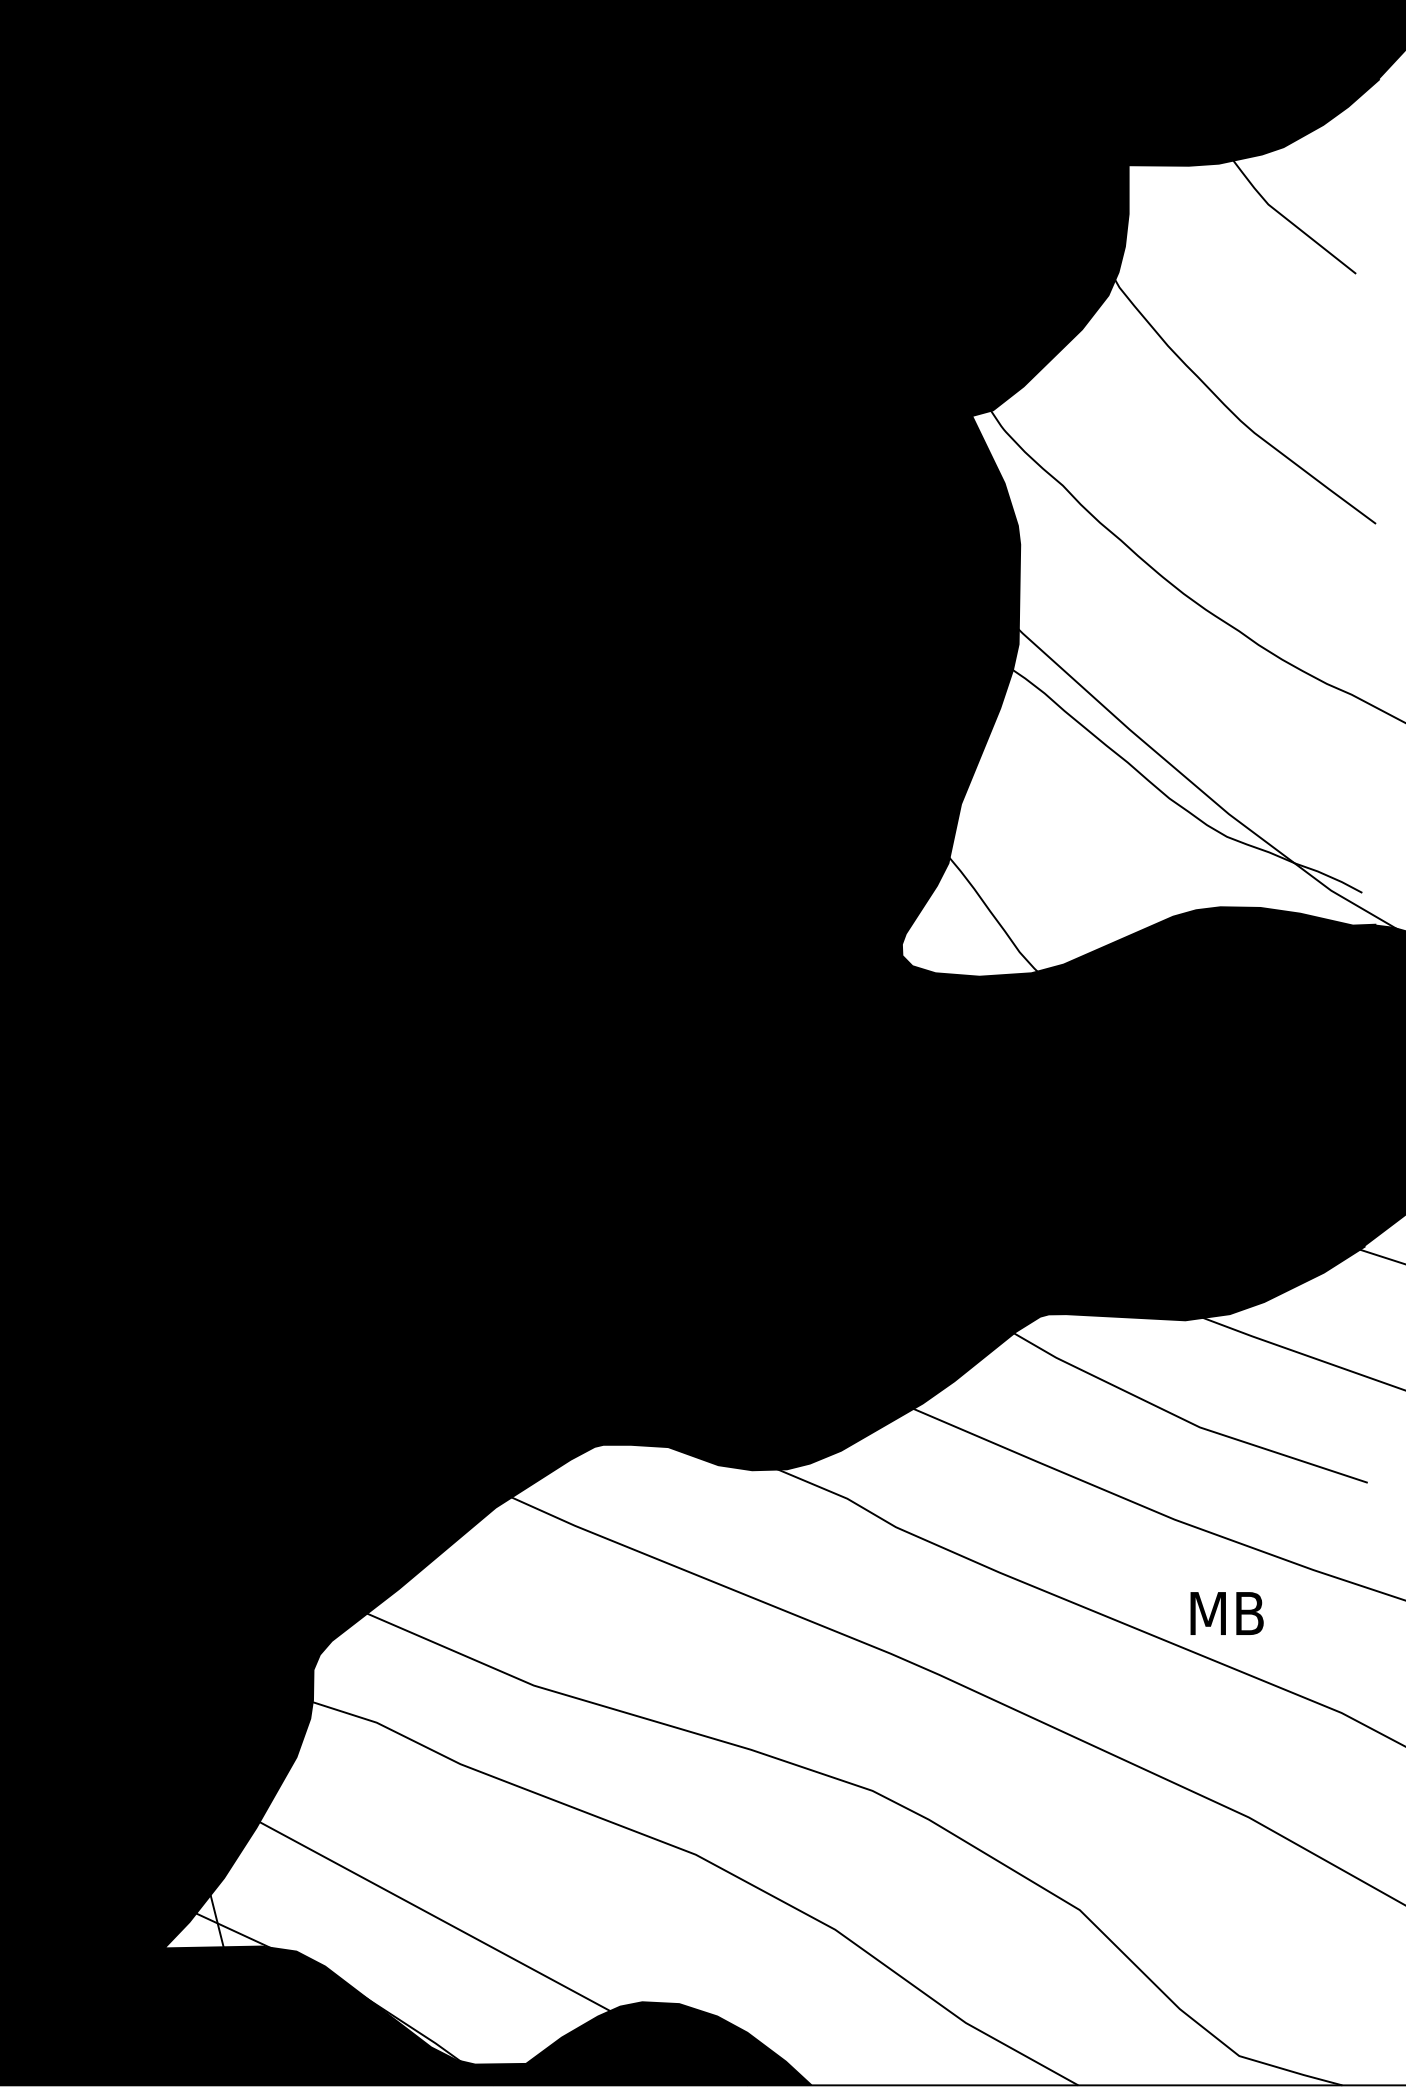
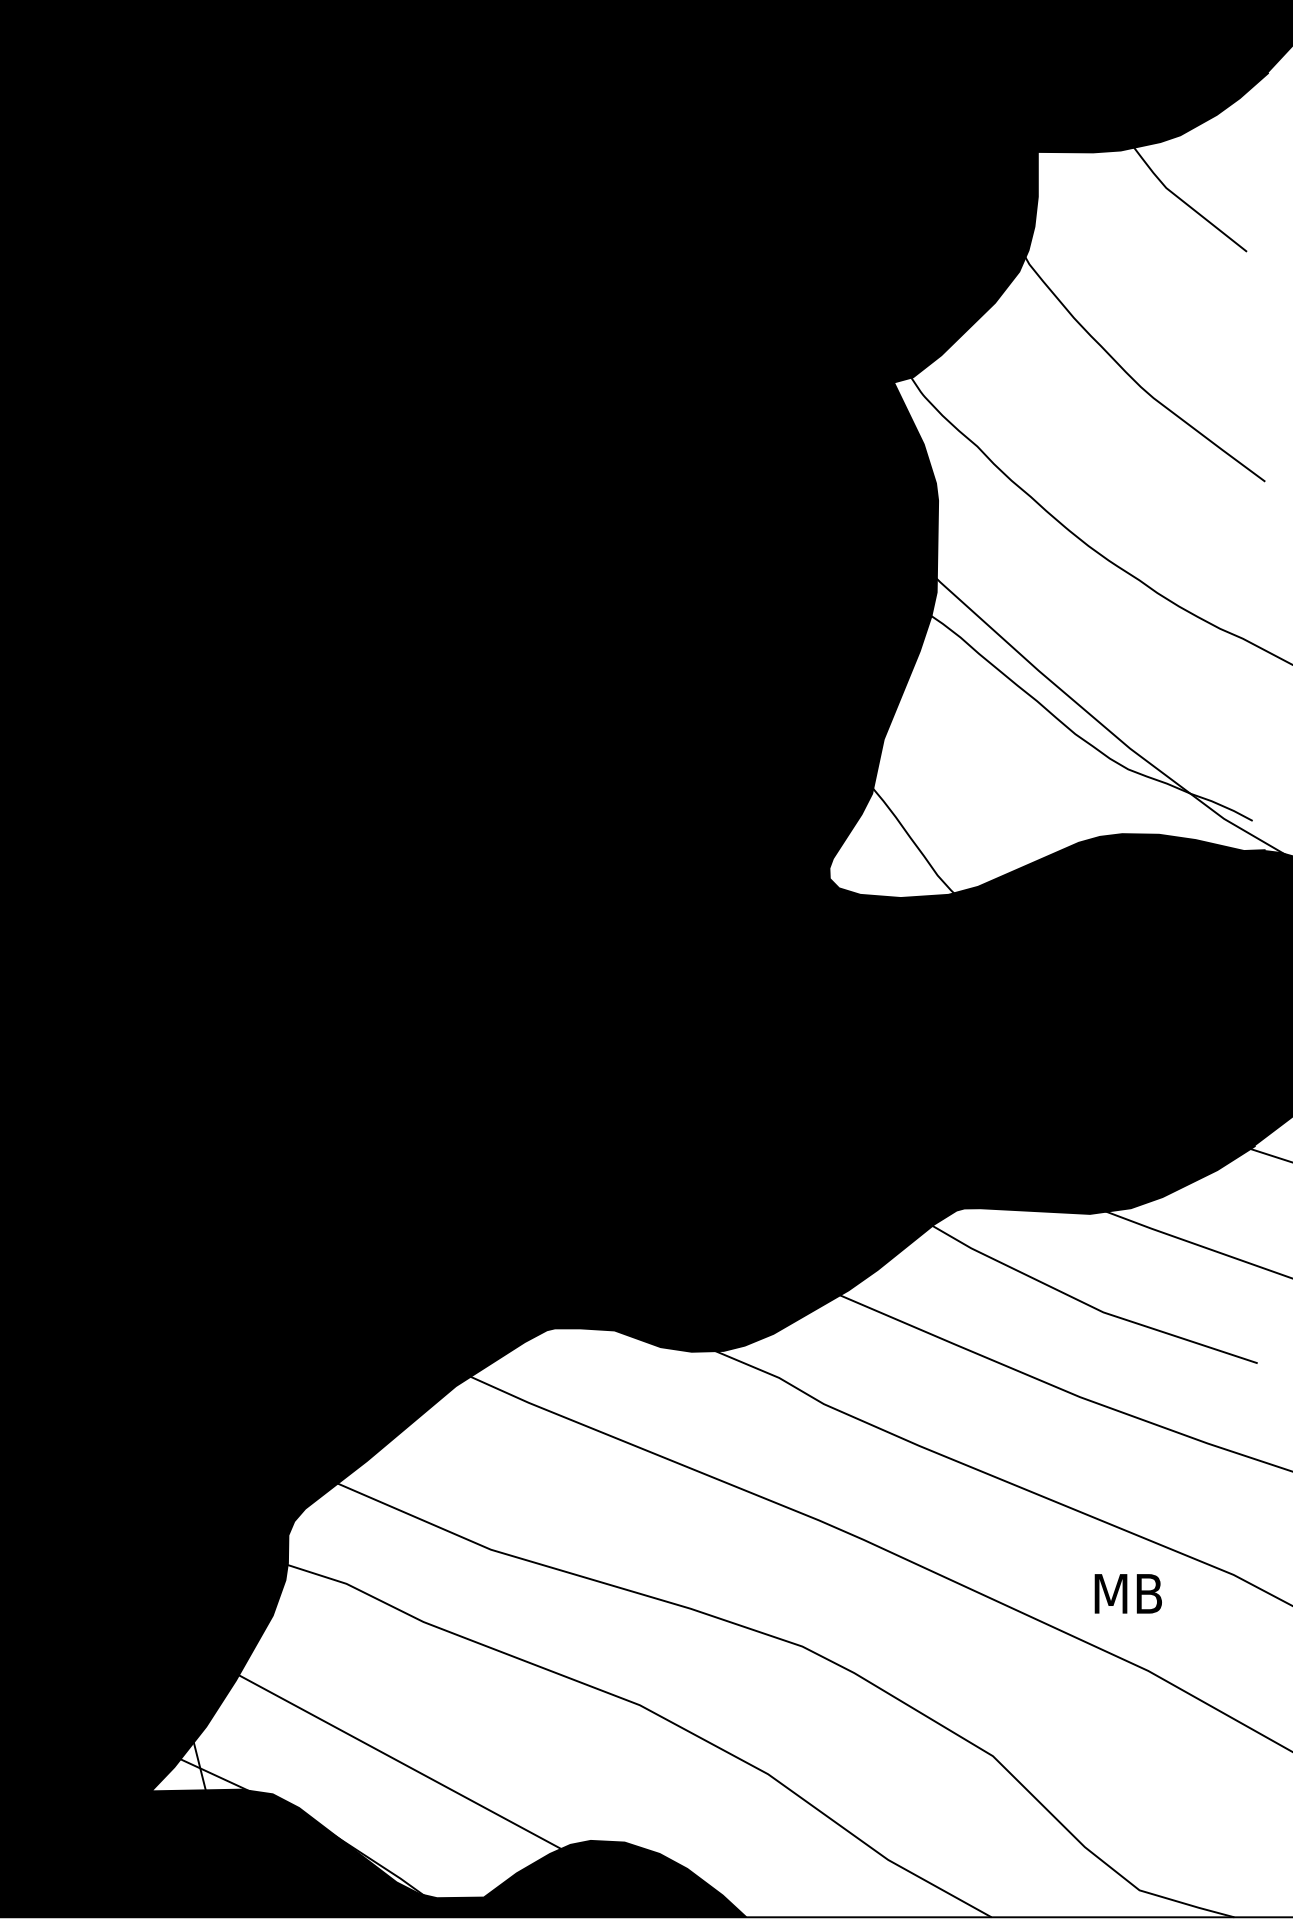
text: (1226, 1613) -> (1127, 1593), moved

